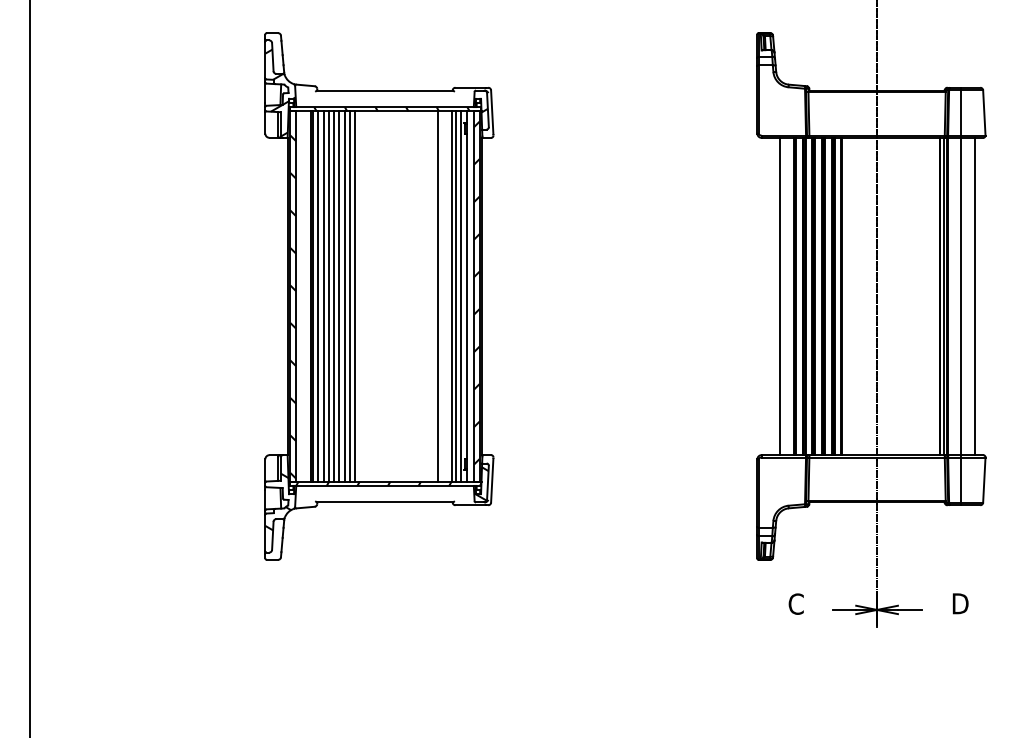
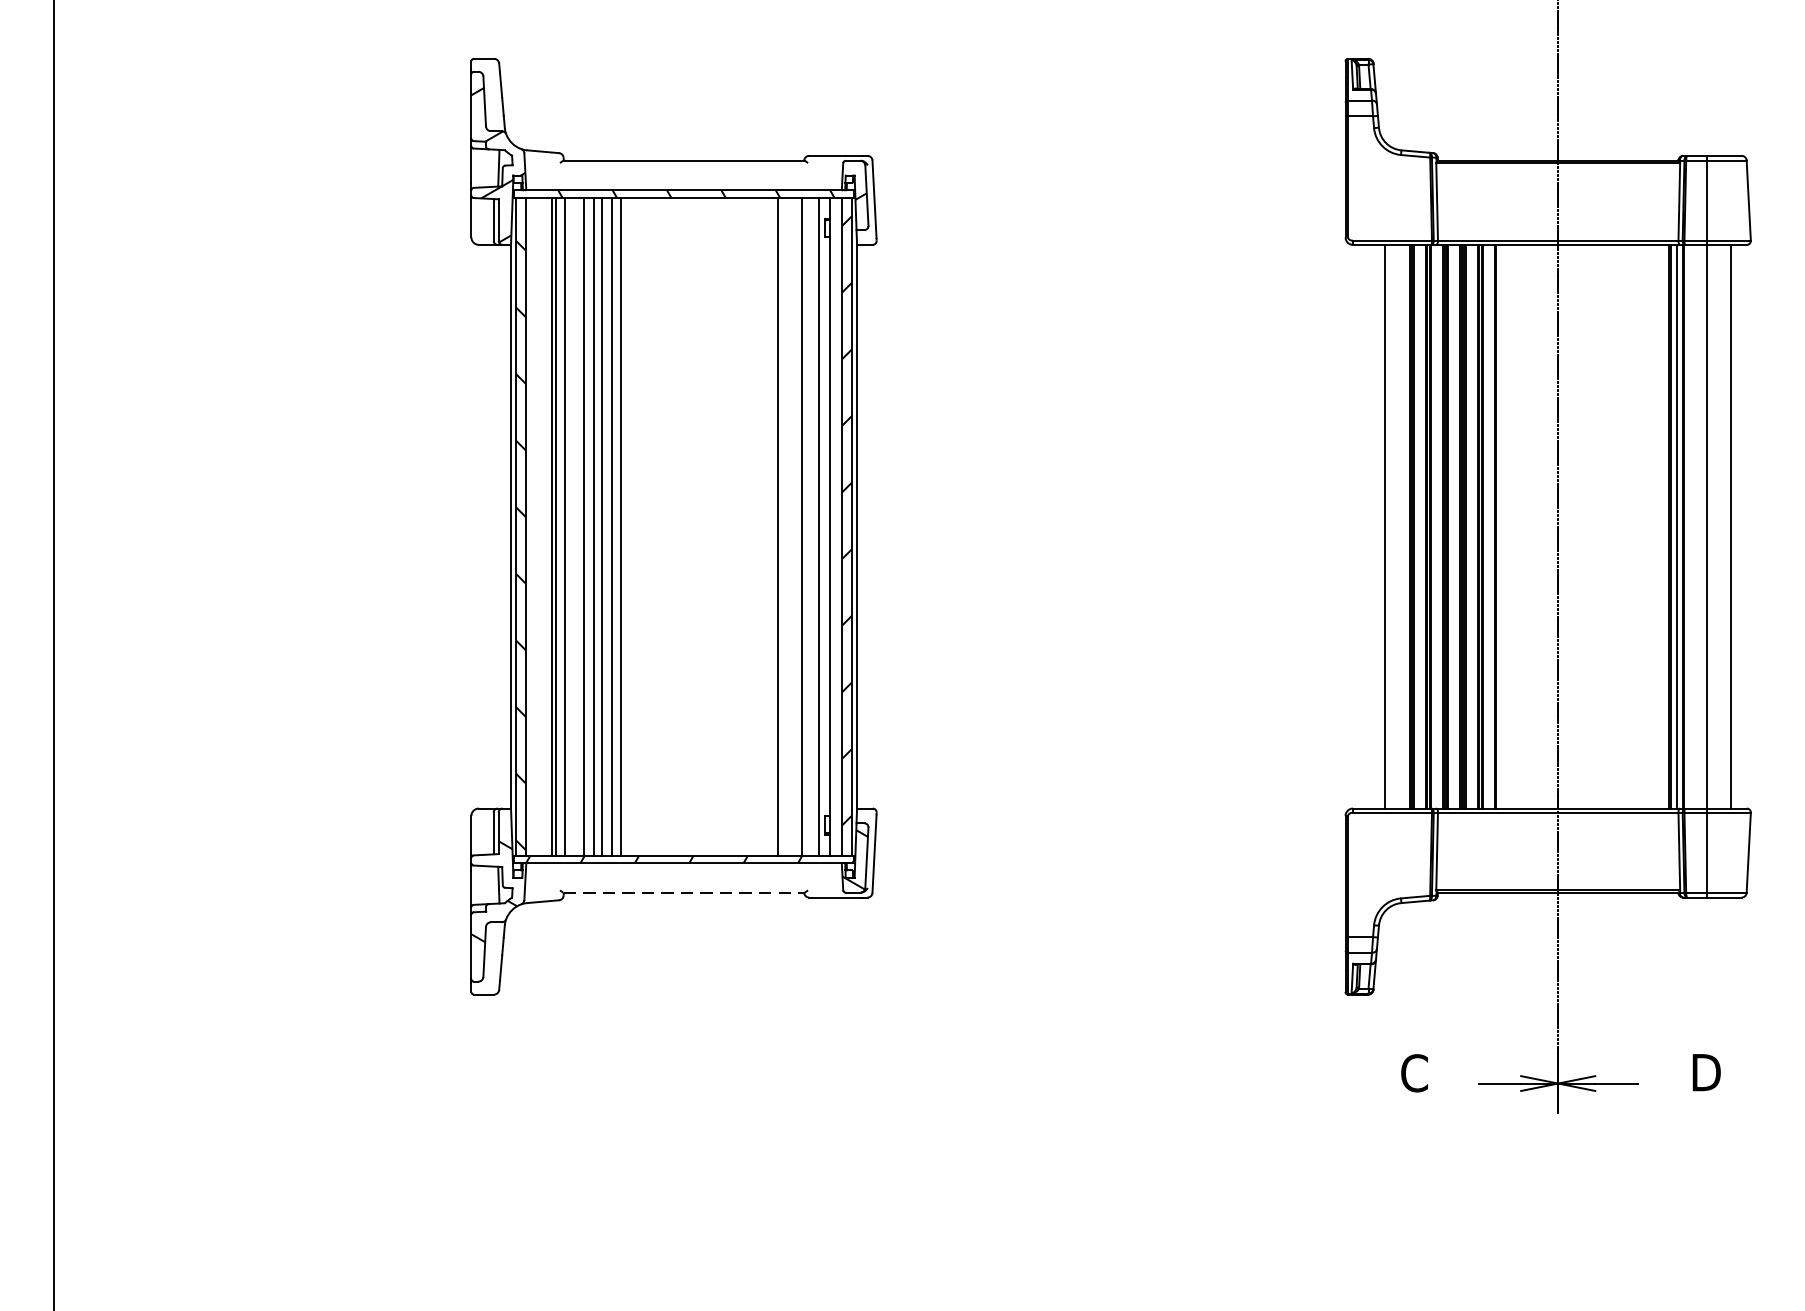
line: (323, 296) -> (574, 526), removed
line: (355, 296) -> (631, 526), removed
line: (456, 296) -> (811, 526), removed
line: (385, 502) -> (684, 892), solid -> dashed

